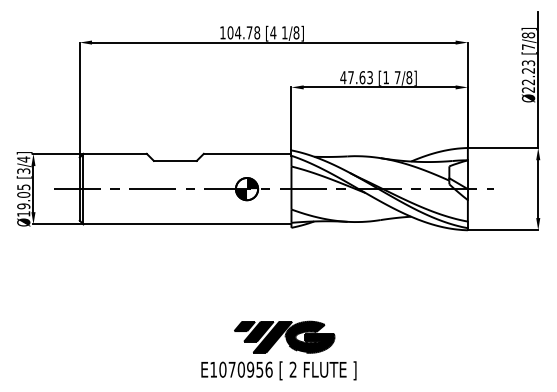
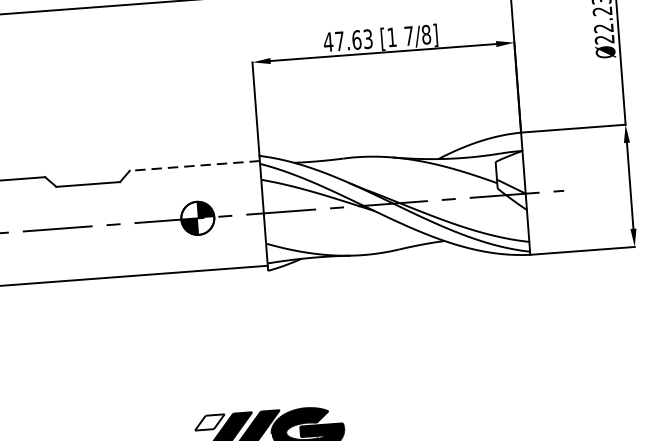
line: (247, 153) -> (194, 165), solid -> dashed
fill: (244, 326) -> (209, 422), removed

